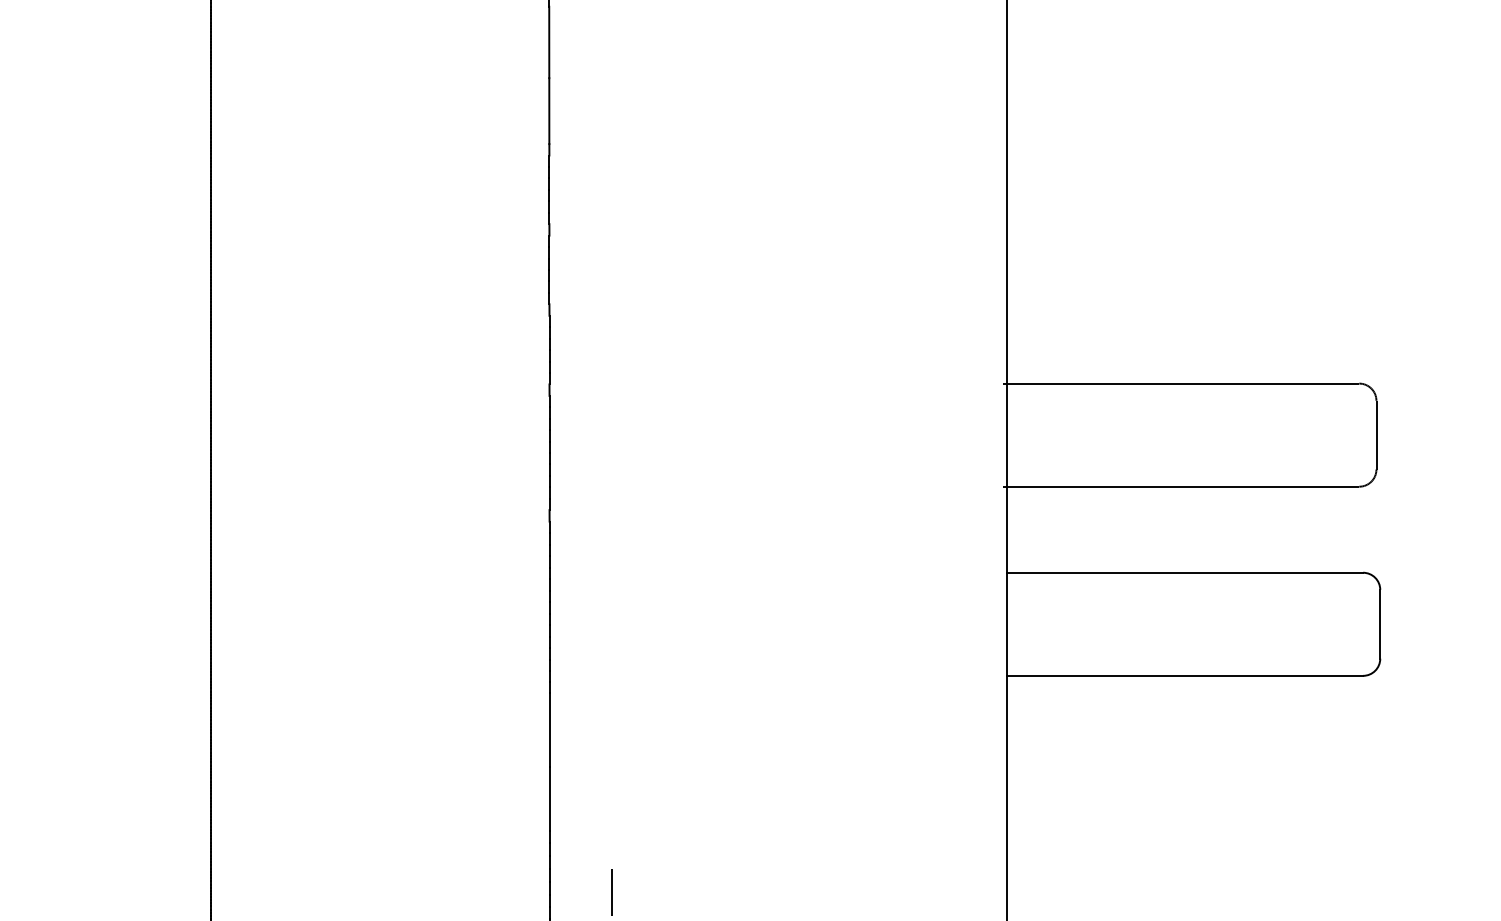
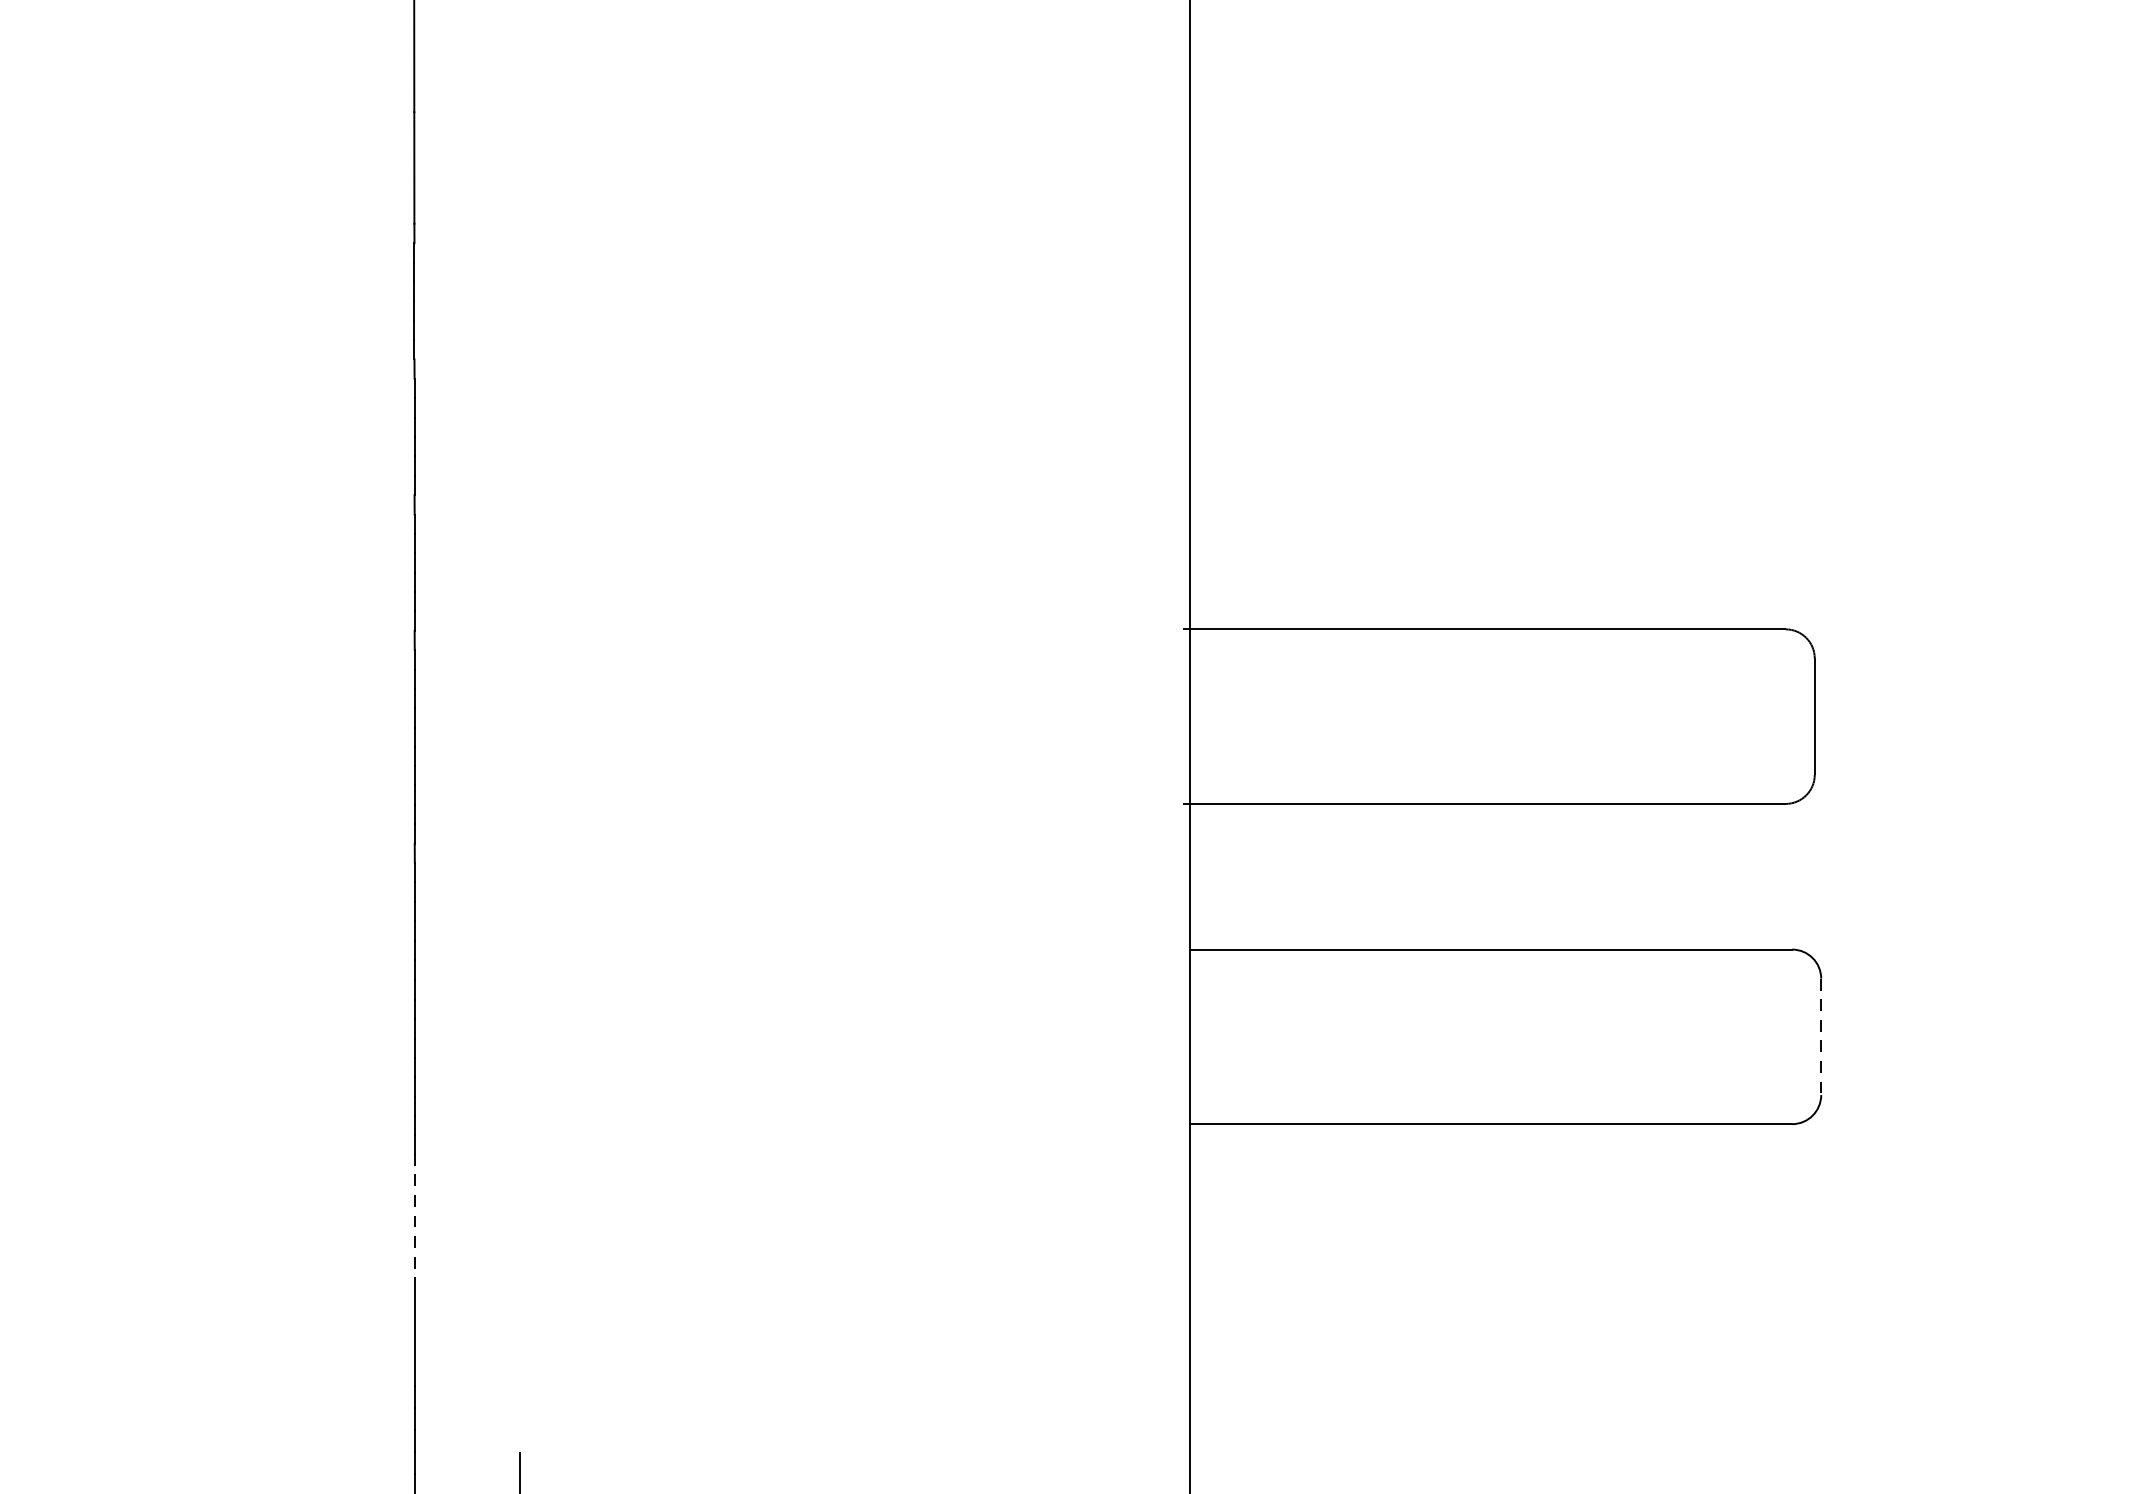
line: (1380, 624) -> (1821, 1037), solid -> dashed
line: (549, 730) -> (414, 1216), solid -> dashed

